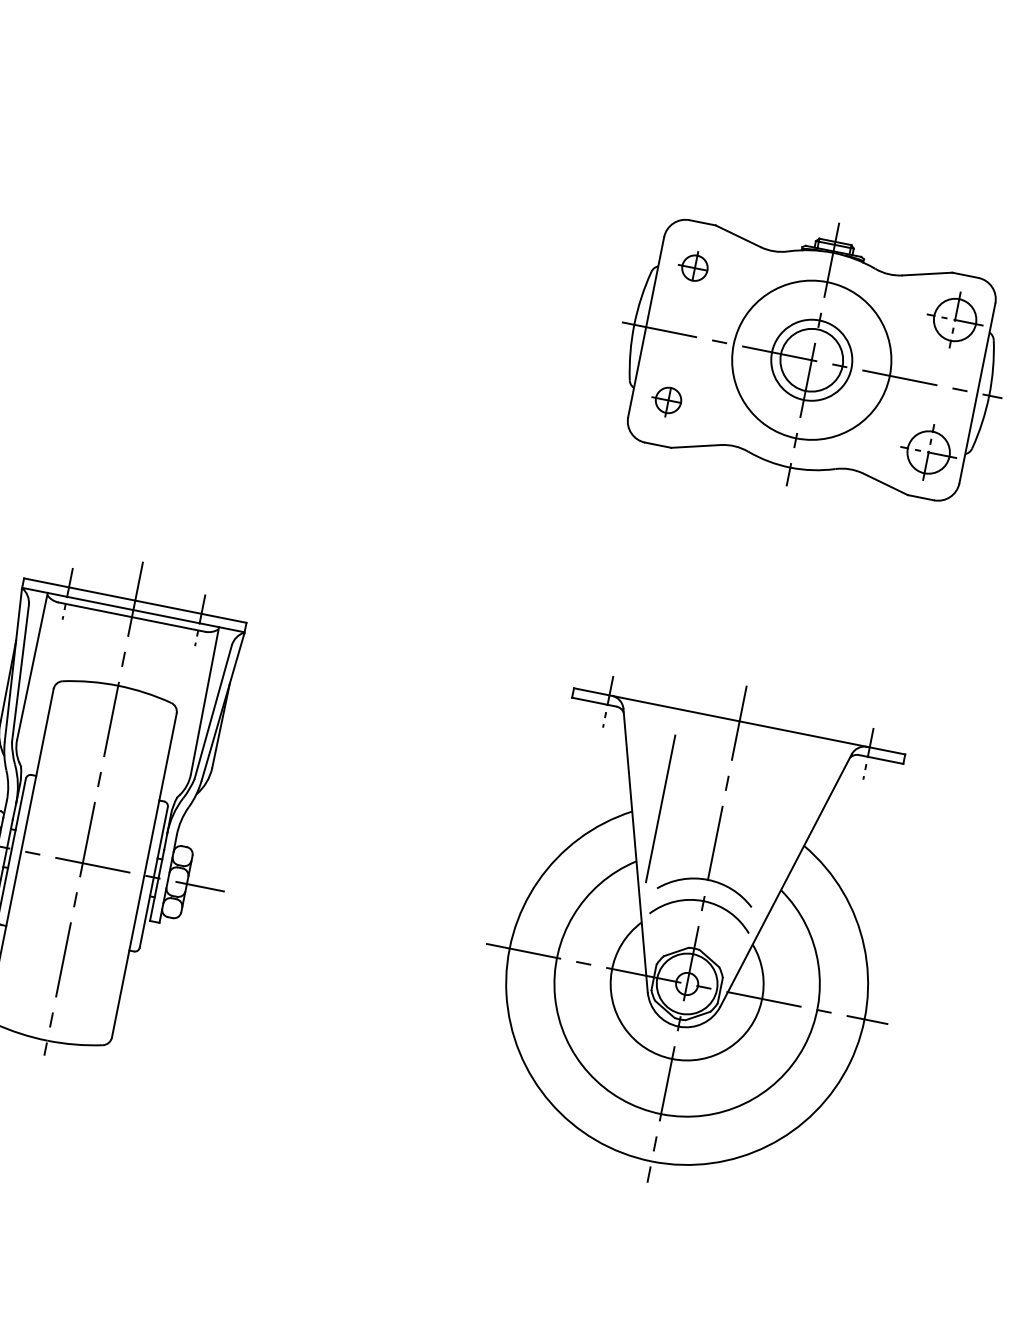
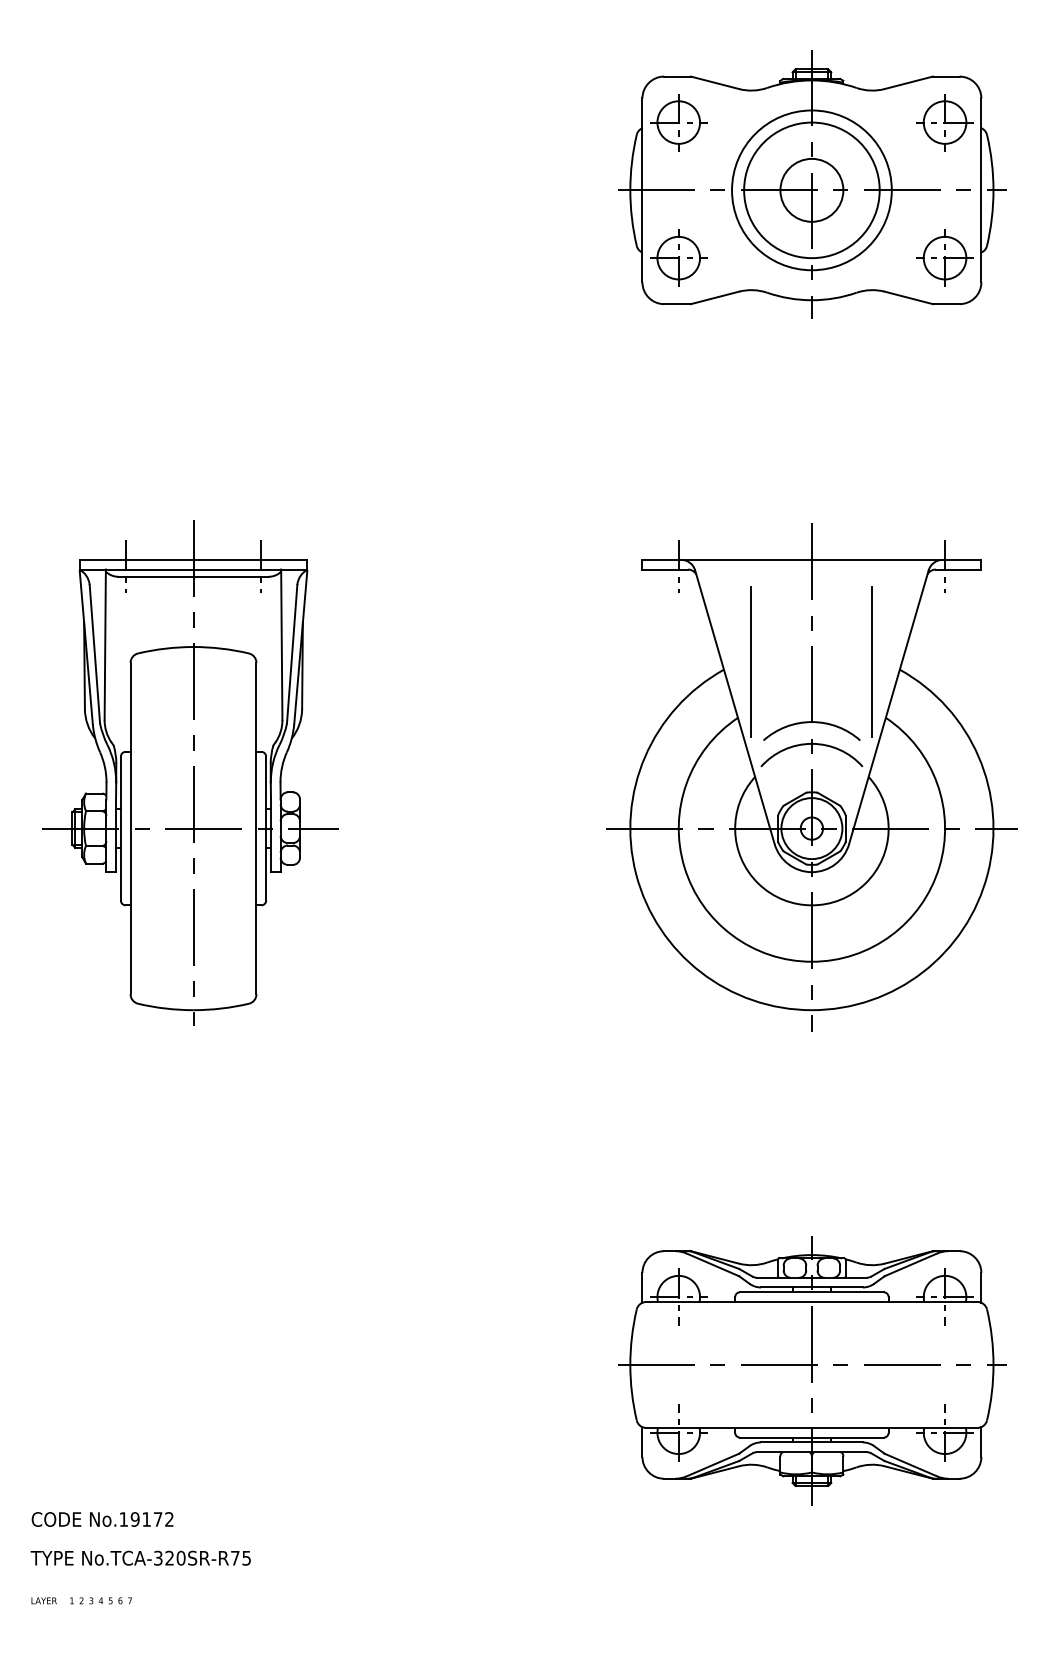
part: (694, 267) -> (678, 122), size x1.67
circle: (811, 360) -> (811, 190), size x1.67
part: (668, 399) -> (678, 257), size x1.67
line: (779, 832) -> (872, 661), added

